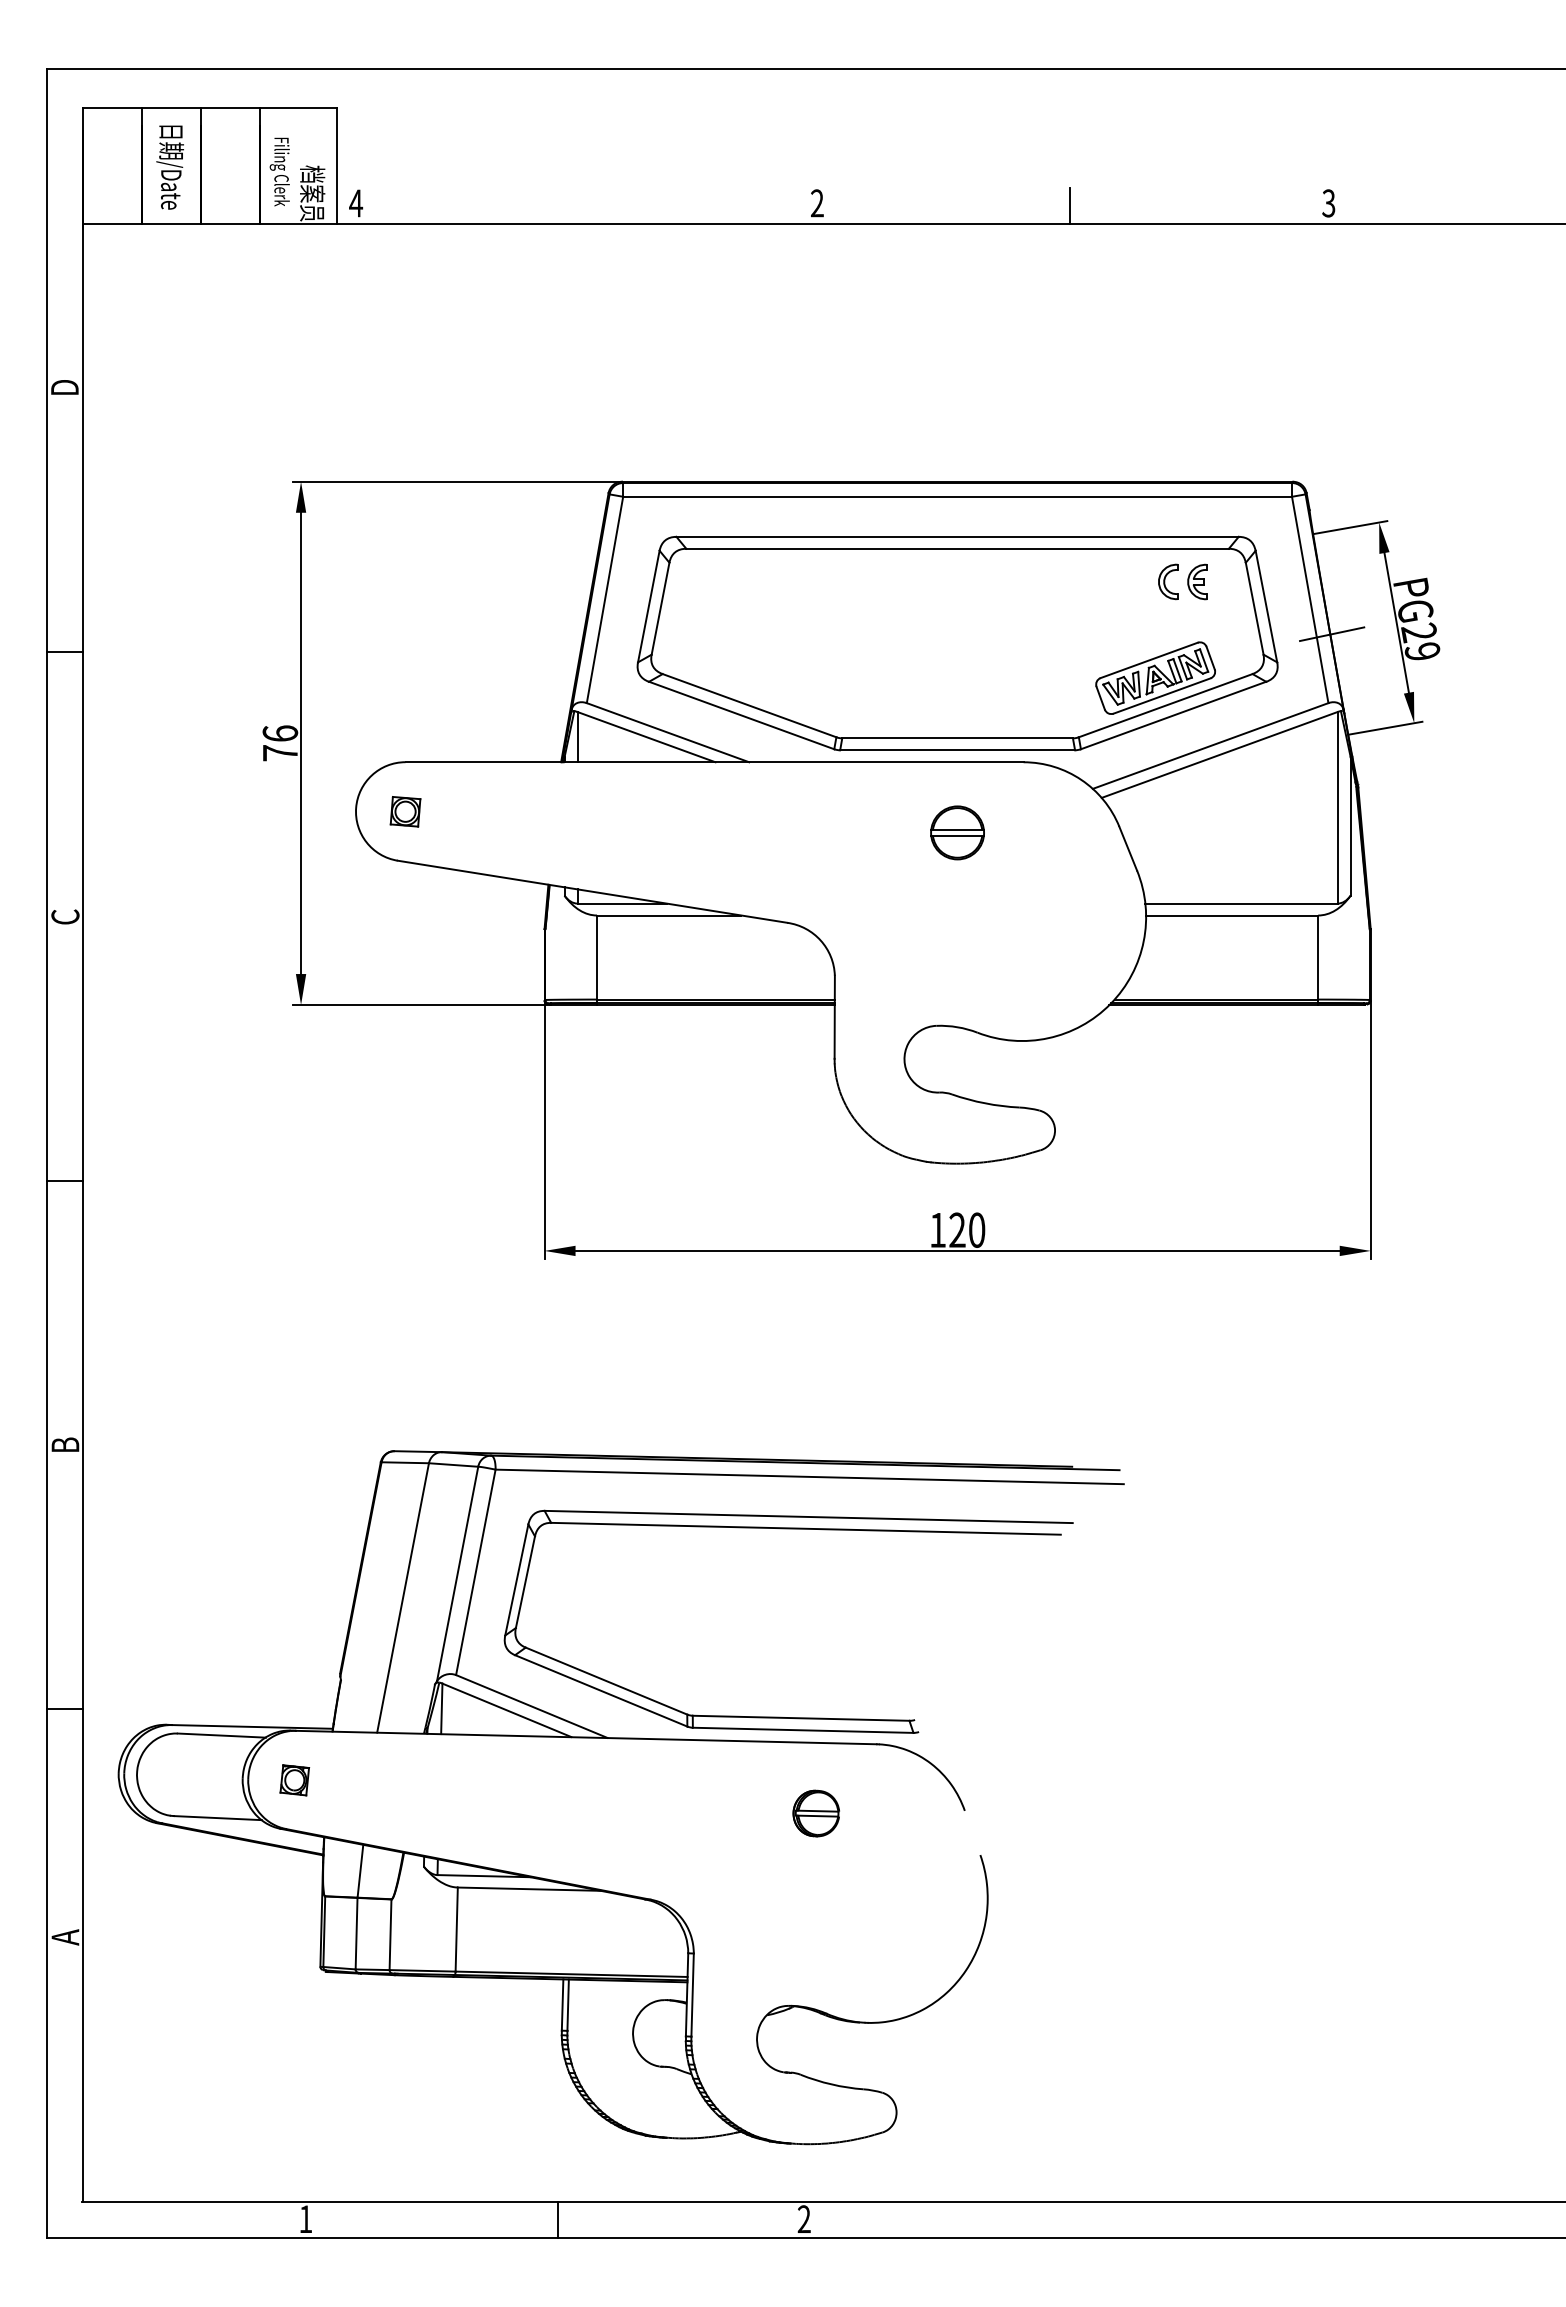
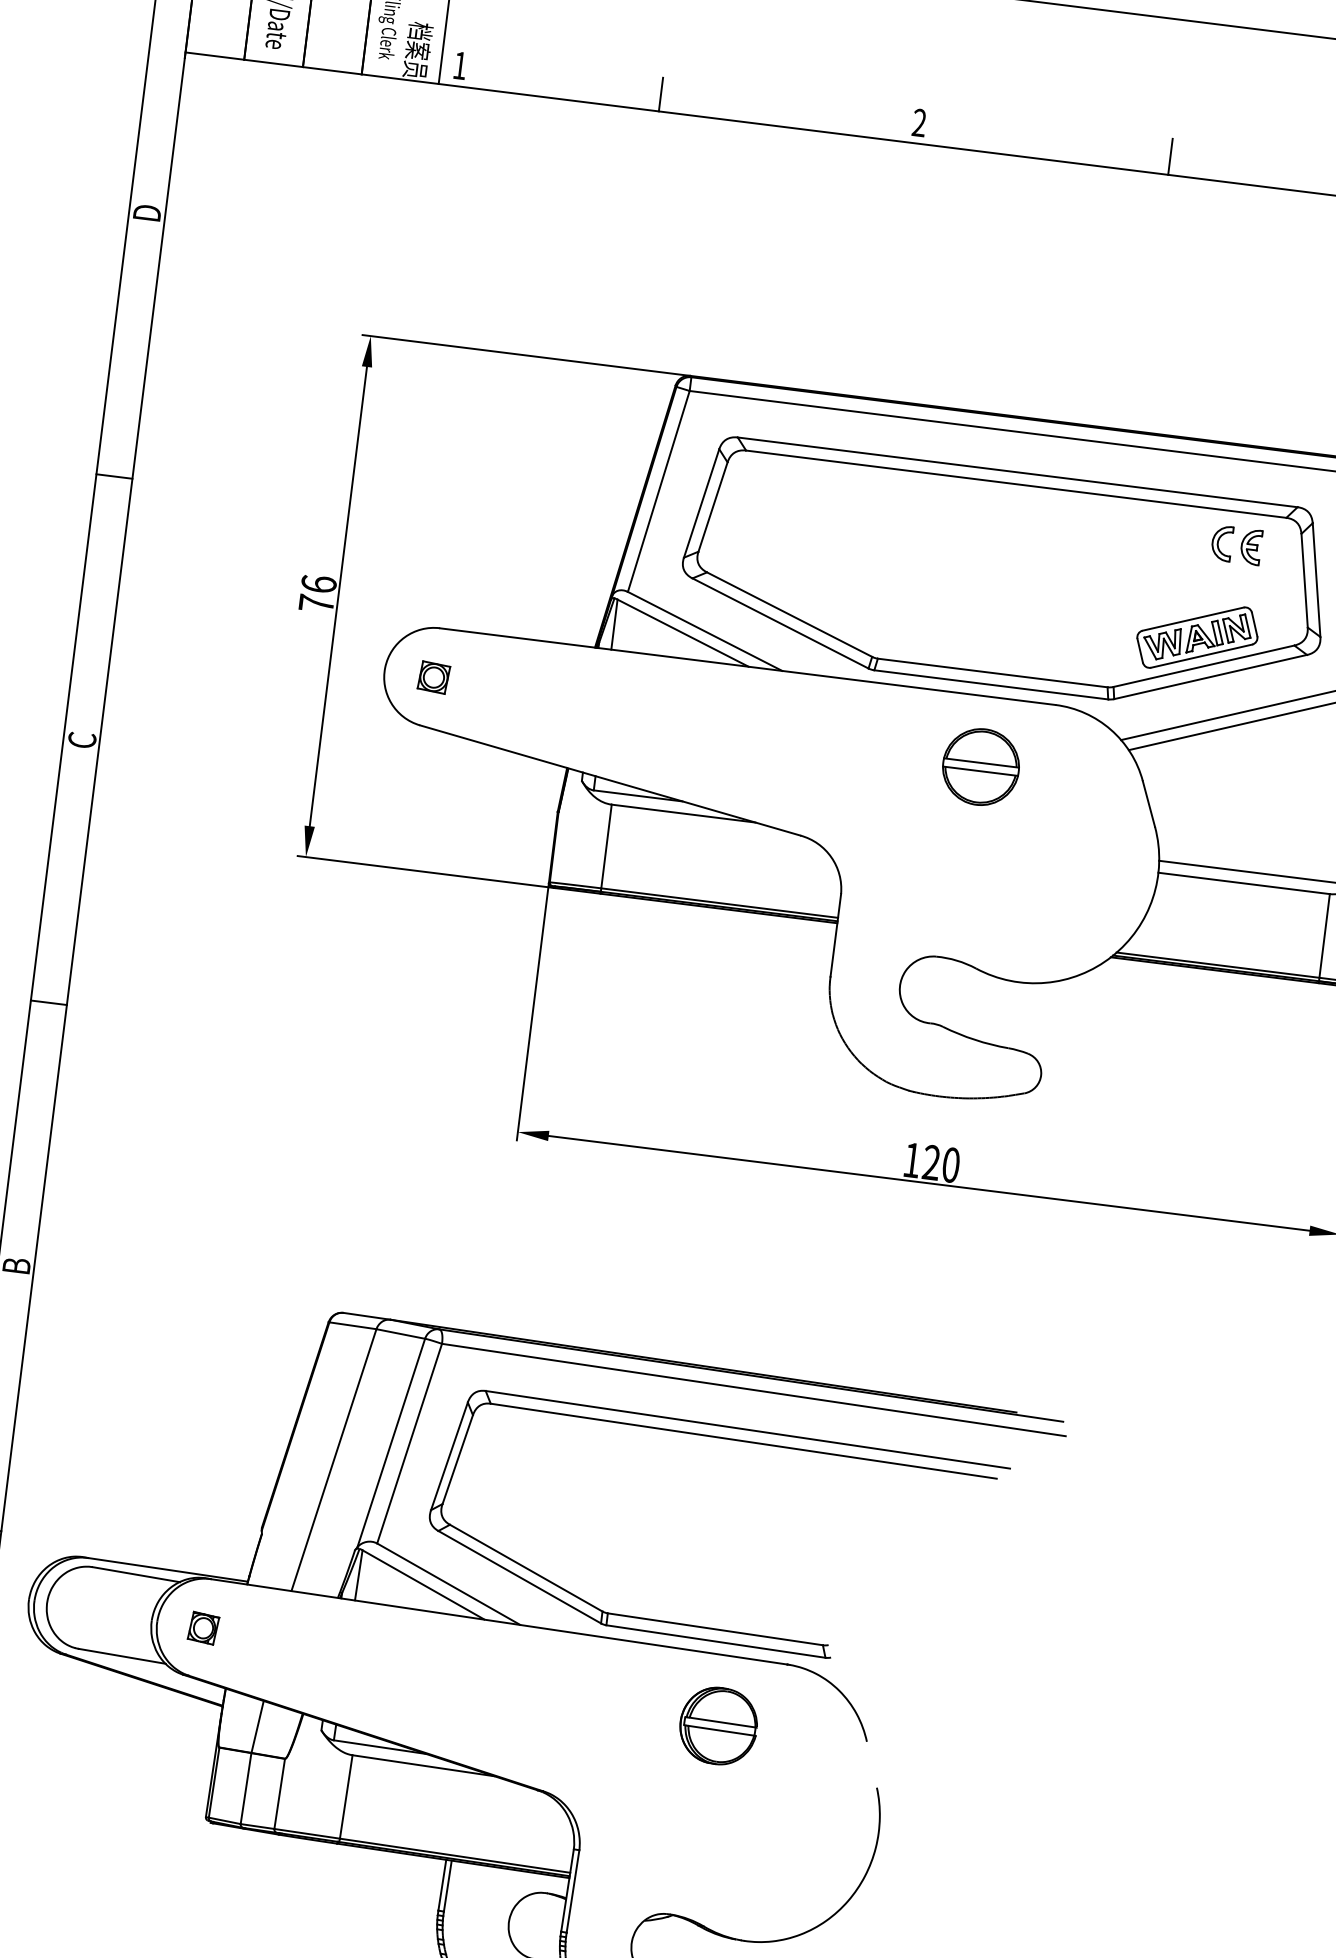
text: (356, 203) -> (460, 65), 4 -> 1
line: (558, 207) -> (661, 94), added
part: (957, 832) -> (980, 766), size x1.43
part: (816, 1813) -> (718, 1726), size x1.67

